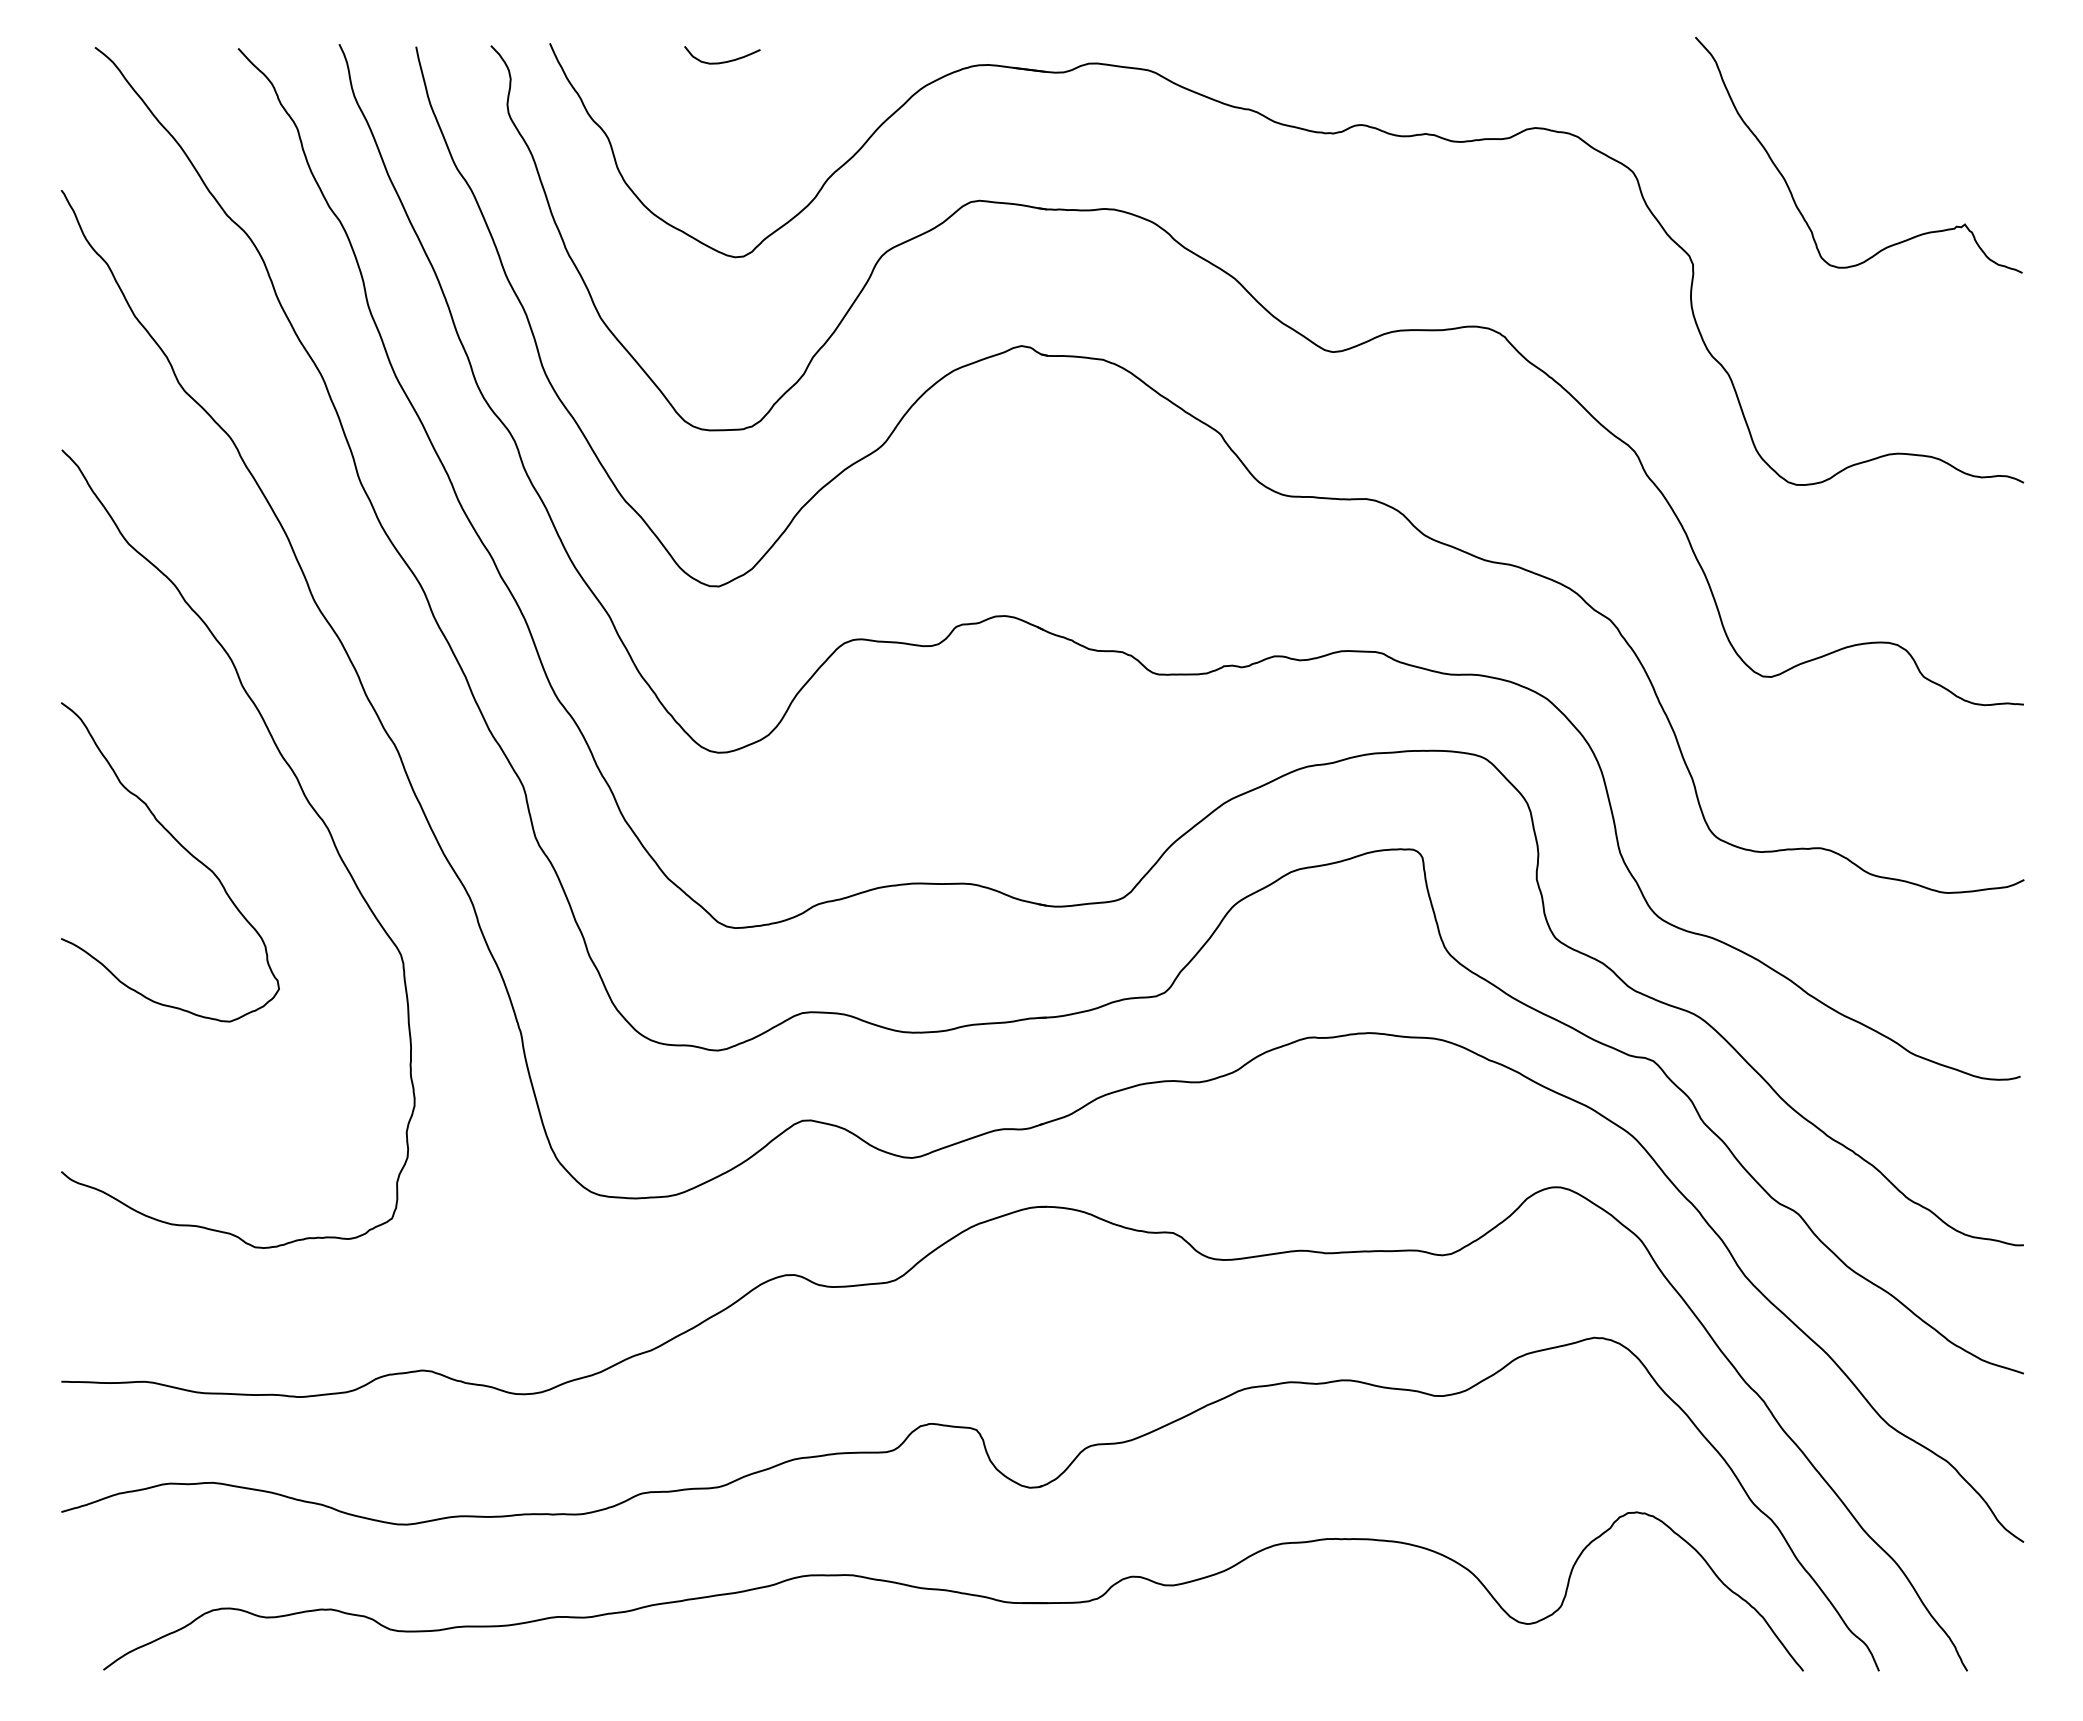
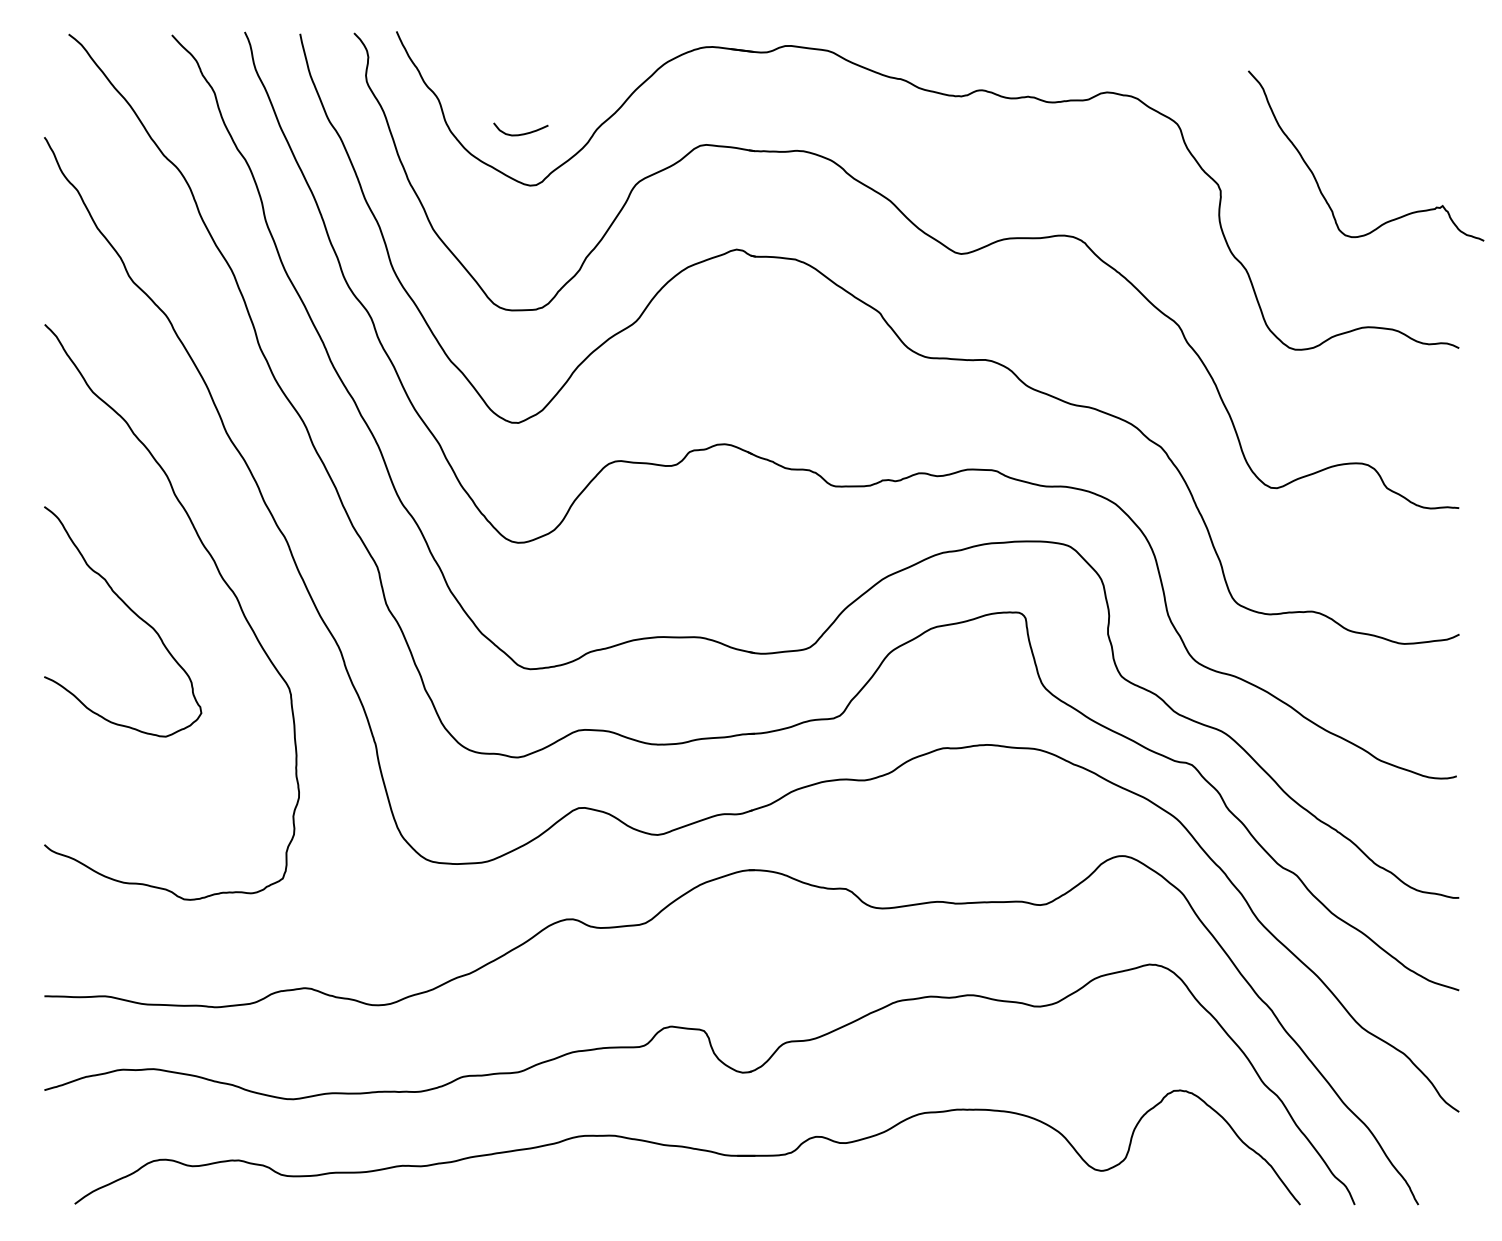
curve: (722, 61) -> (521, 133), moved
curve: (1787, 182) -> (1314, 175), moved

